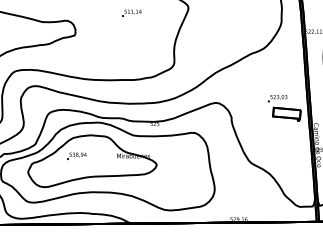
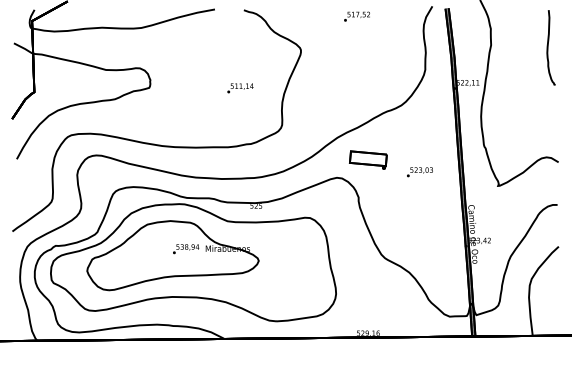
text: (131, 13) -> (240, 88), moved
part: (286, 113) -> (368, 159), moved
text: (77, 156) -> (186, 249), moved

